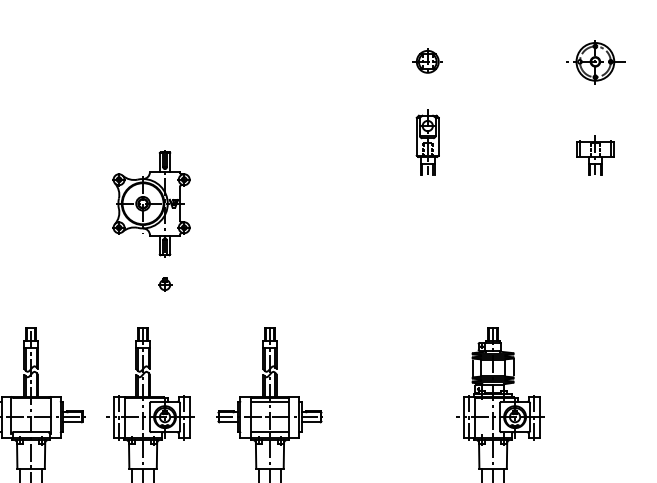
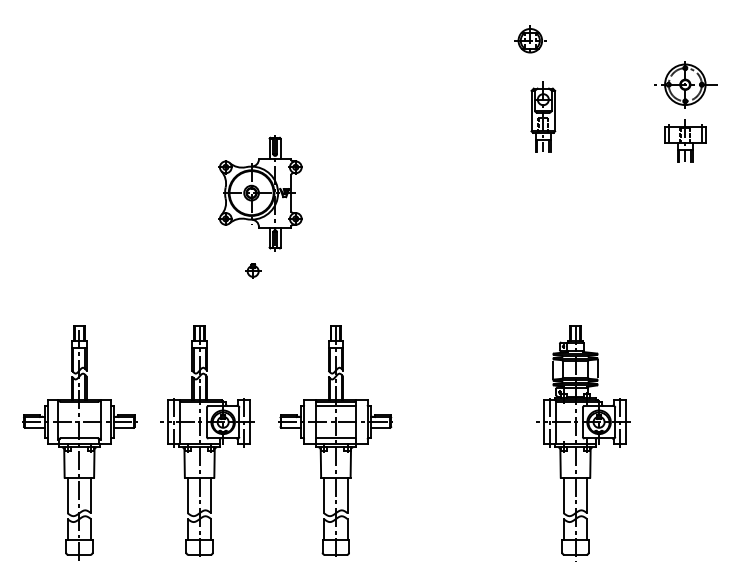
part: (427, 60) -> (530, 39), moved
part: (595, 61) -> (685, 84), moved
part: (427, 141) -> (543, 116), moved
part: (151, 204) -> (260, 193), moved
part: (165, 284) -> (253, 270), moved

